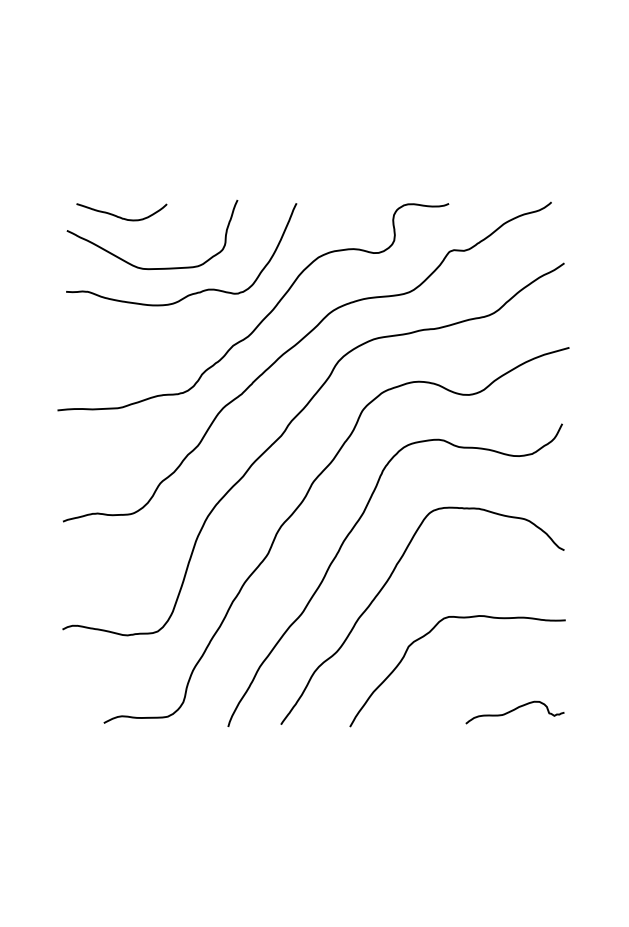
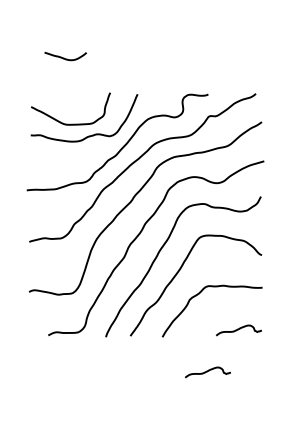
curve: (119, 214) -> (64, 57), moved
curve: (447, 803) -> (207, 372), added

